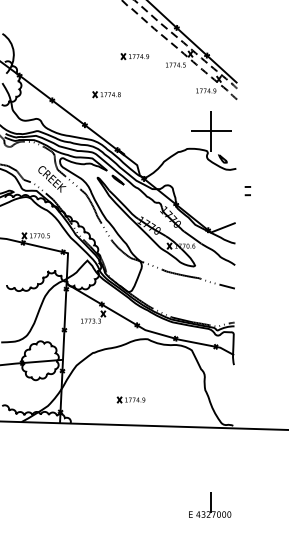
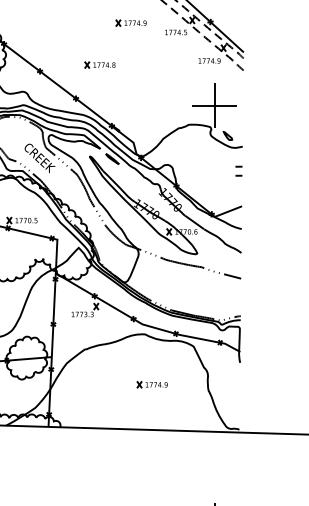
part: (247, 191) -> (238, 171), moved
part: (130, 399) -> (151, 384), moved

